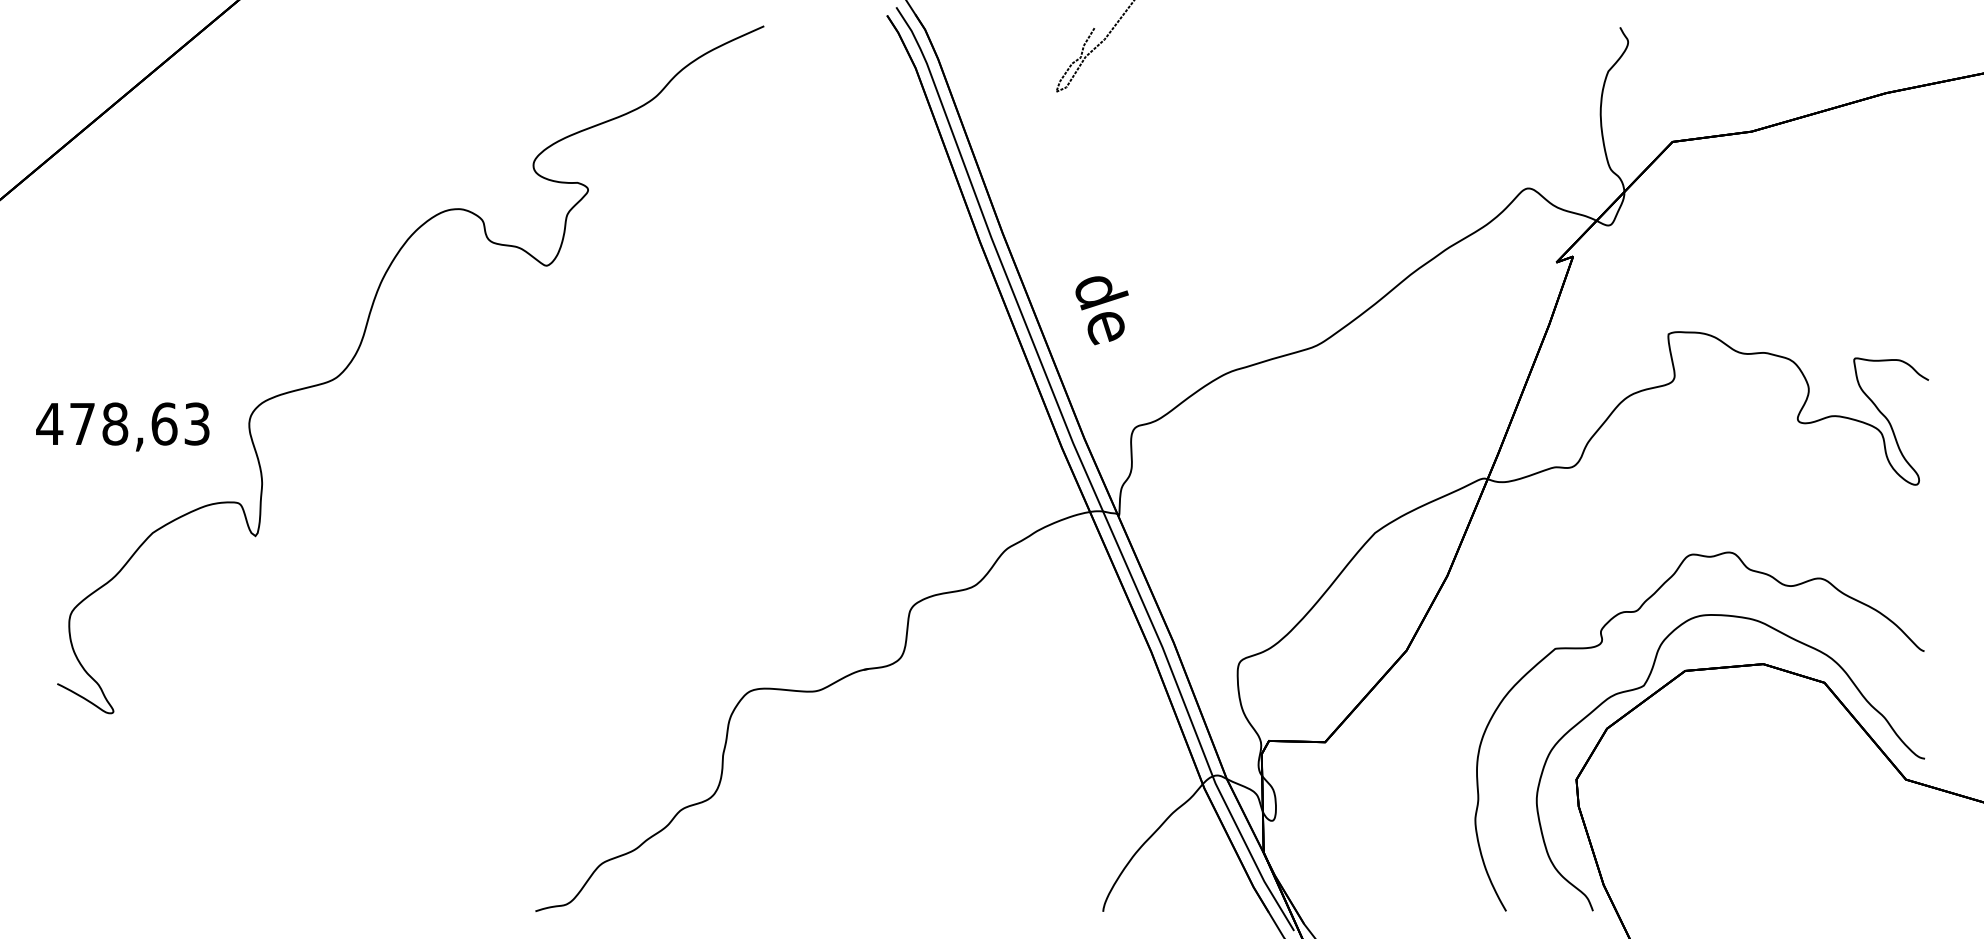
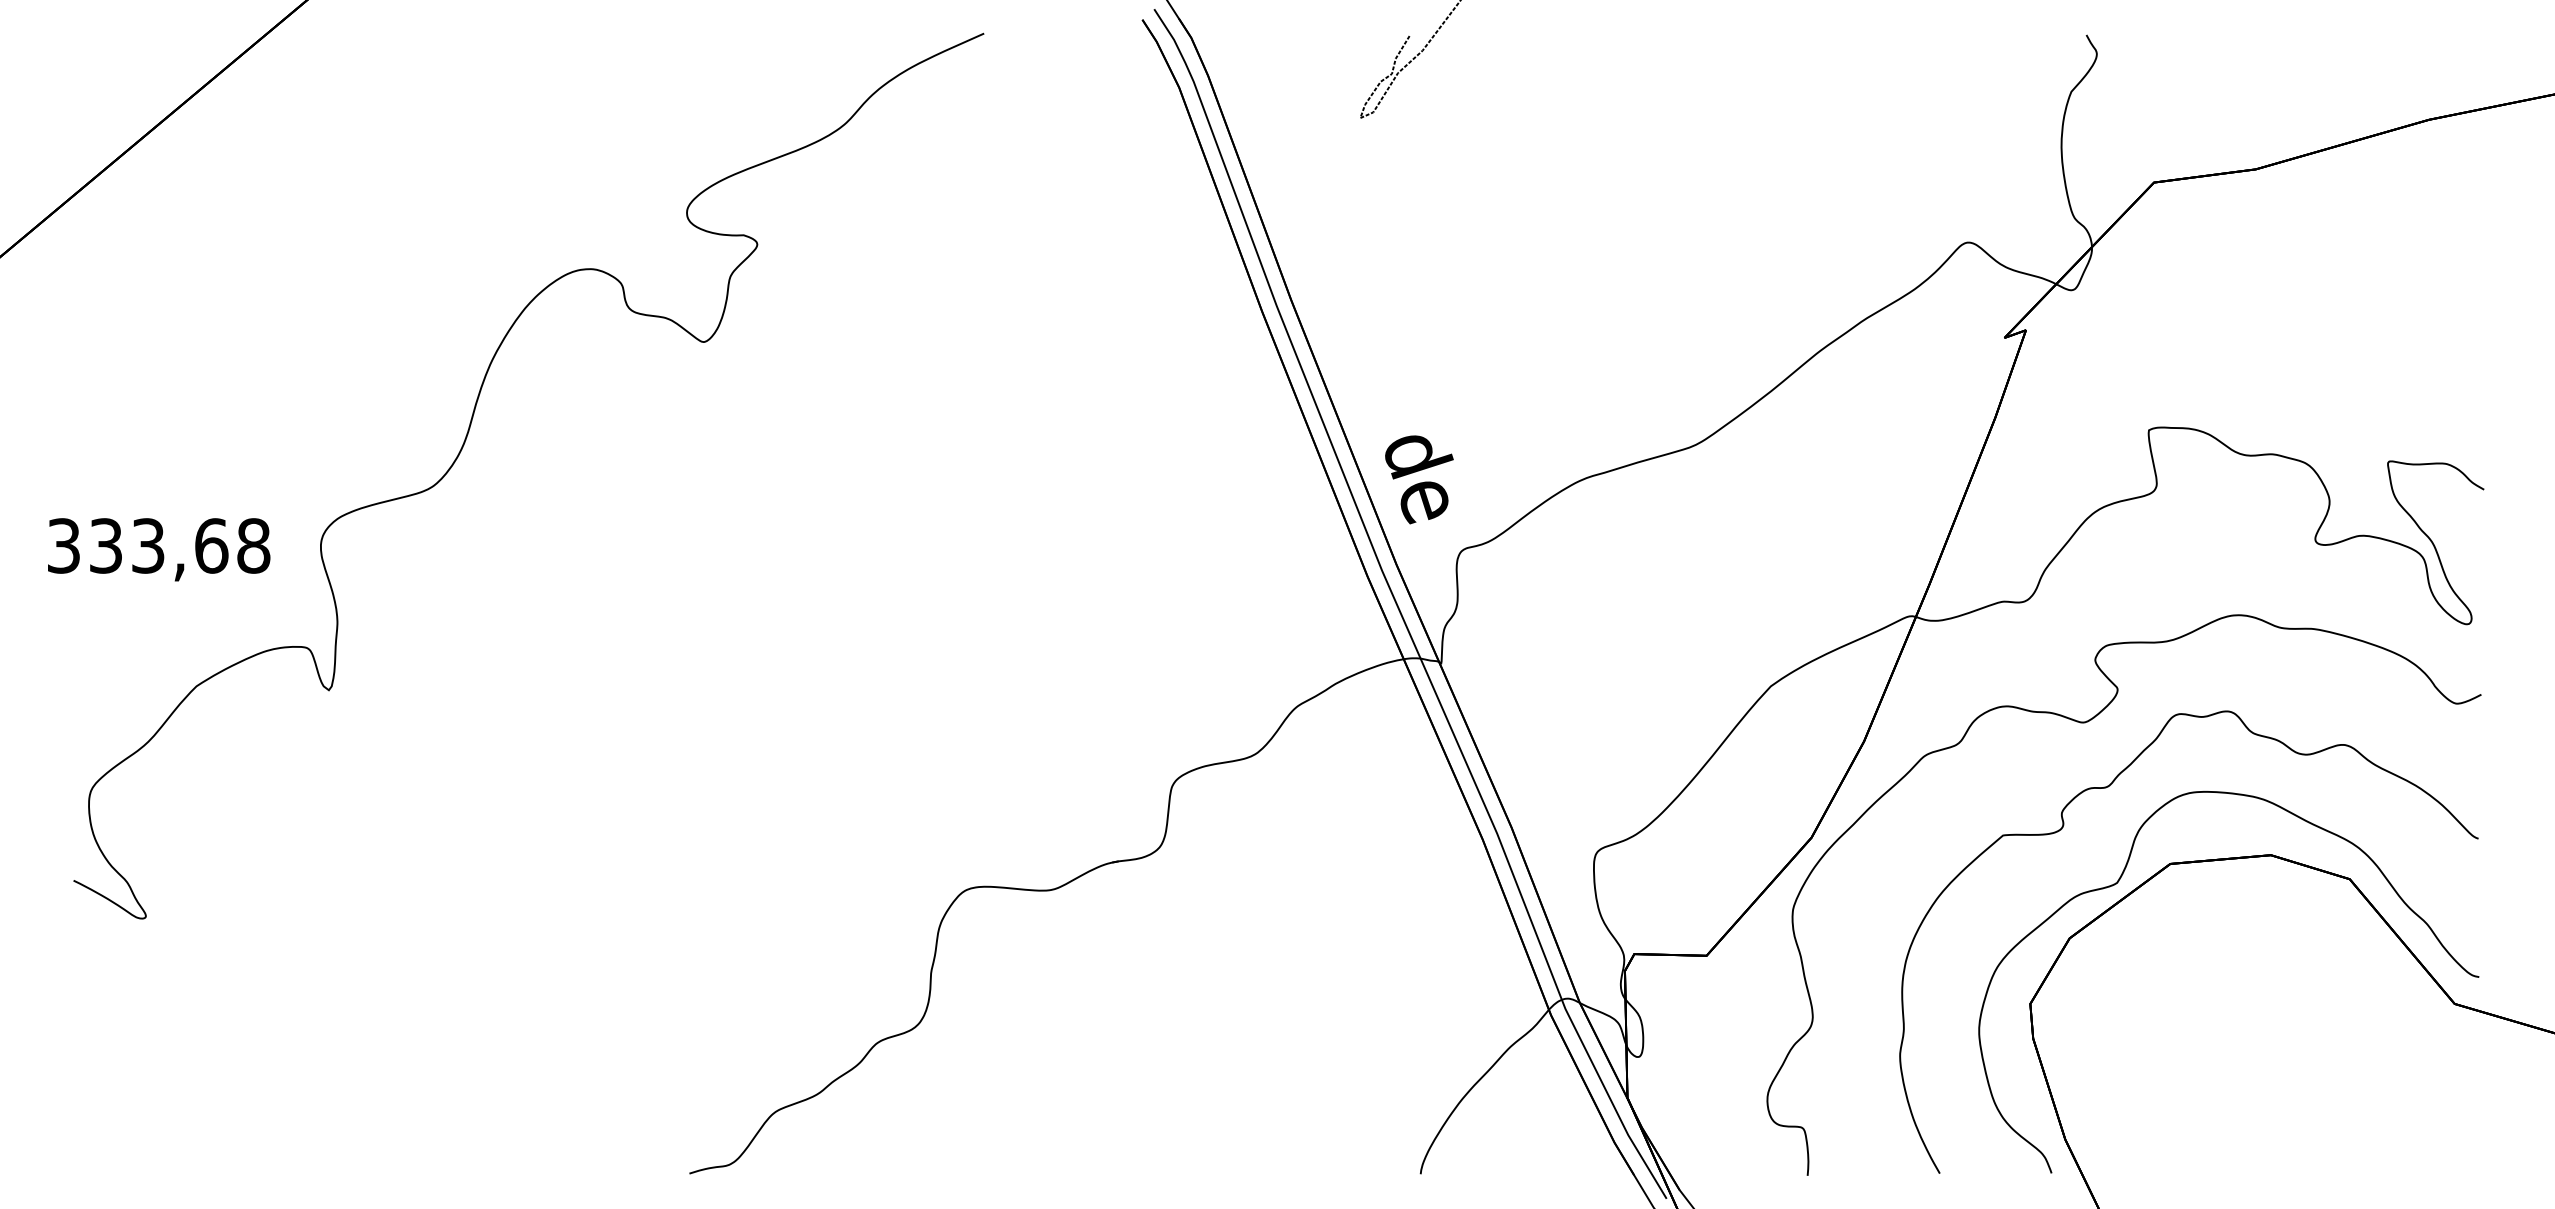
text: (1101, 310) -> (1418, 479), moved
text: (123, 423) -> (158, 545), 478,63 -> 333,68
part: (1617, 562) -> (2083, 724), added

